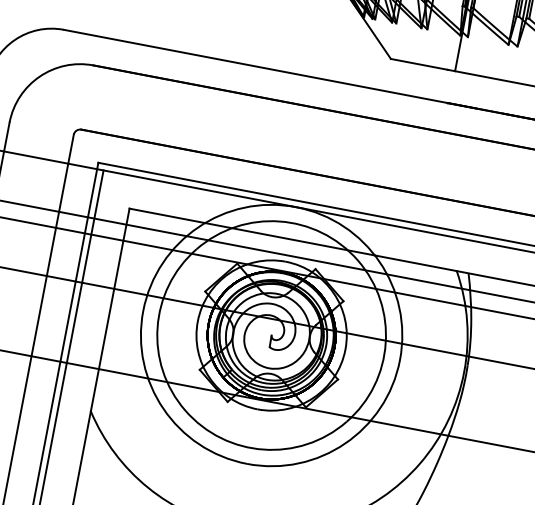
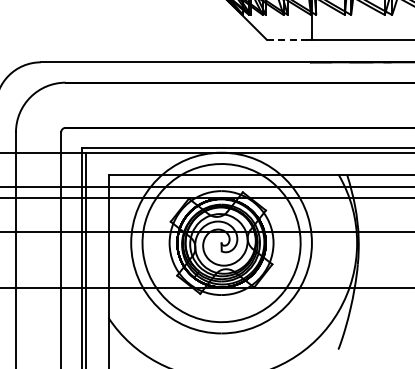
line: (420, 64) -> (287, 39), solid -> dashed

